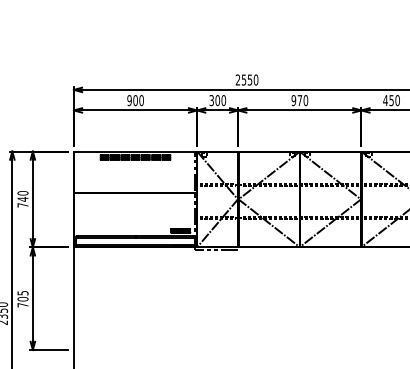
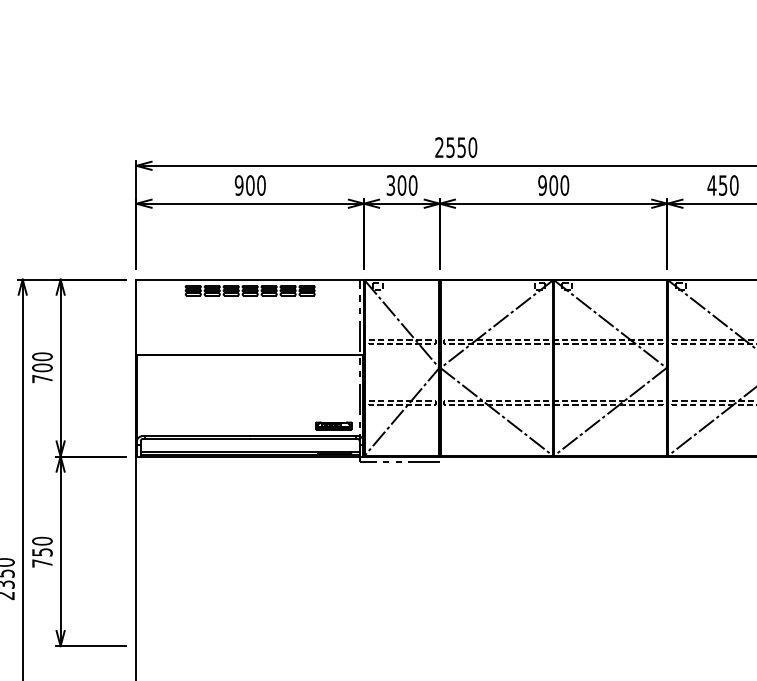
text: (299, 100) -> (553, 185), 970 -> 900
text: (22, 198) -> (41, 366), 740 -> 700
text: (22, 295) -> (41, 545), 705 -> 750

